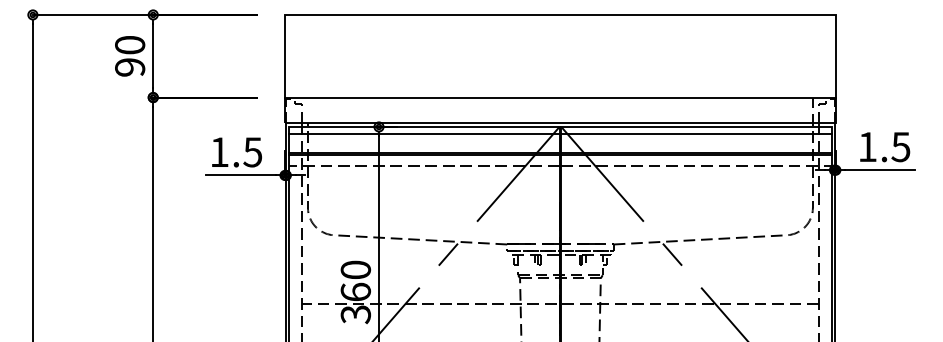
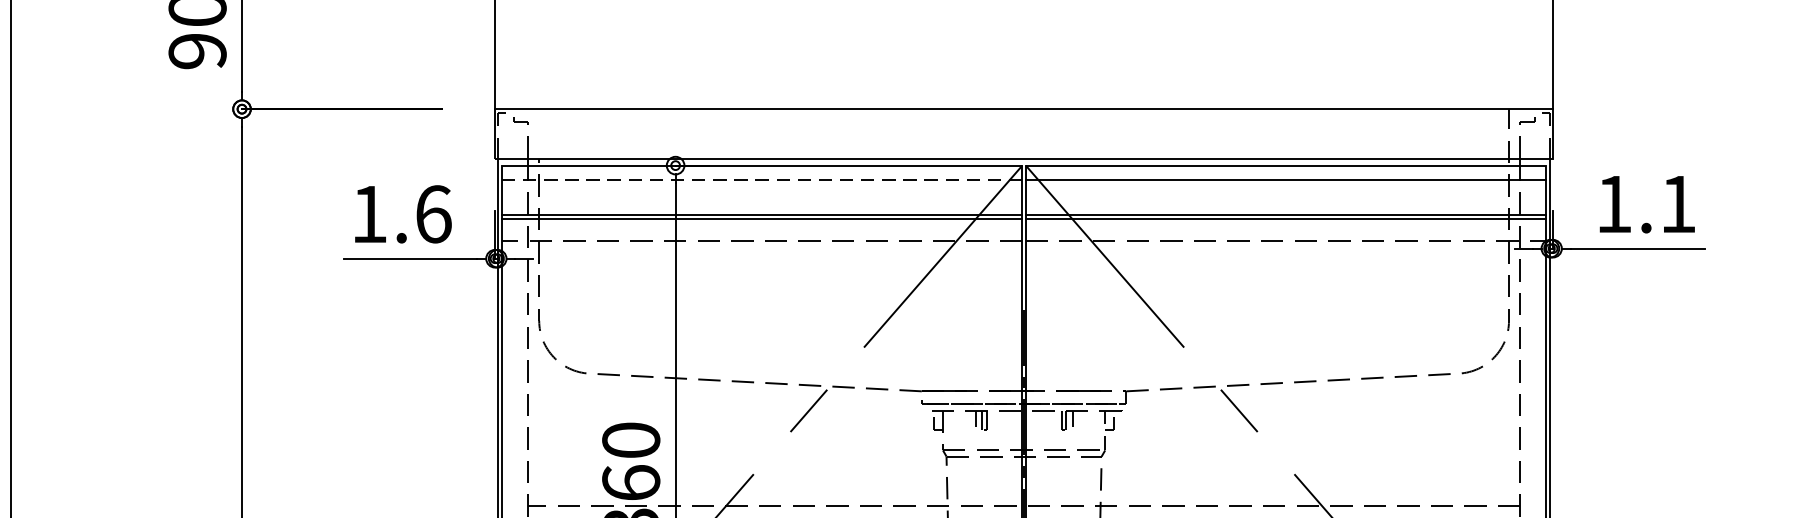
line: (423, 134) -> (761, 180), solid -> dashed
text: (900, 147) -> (1677, 205), 1.5 -> 1.1
text: (252, 152) -> (432, 214), 1.5 -> 1.6

